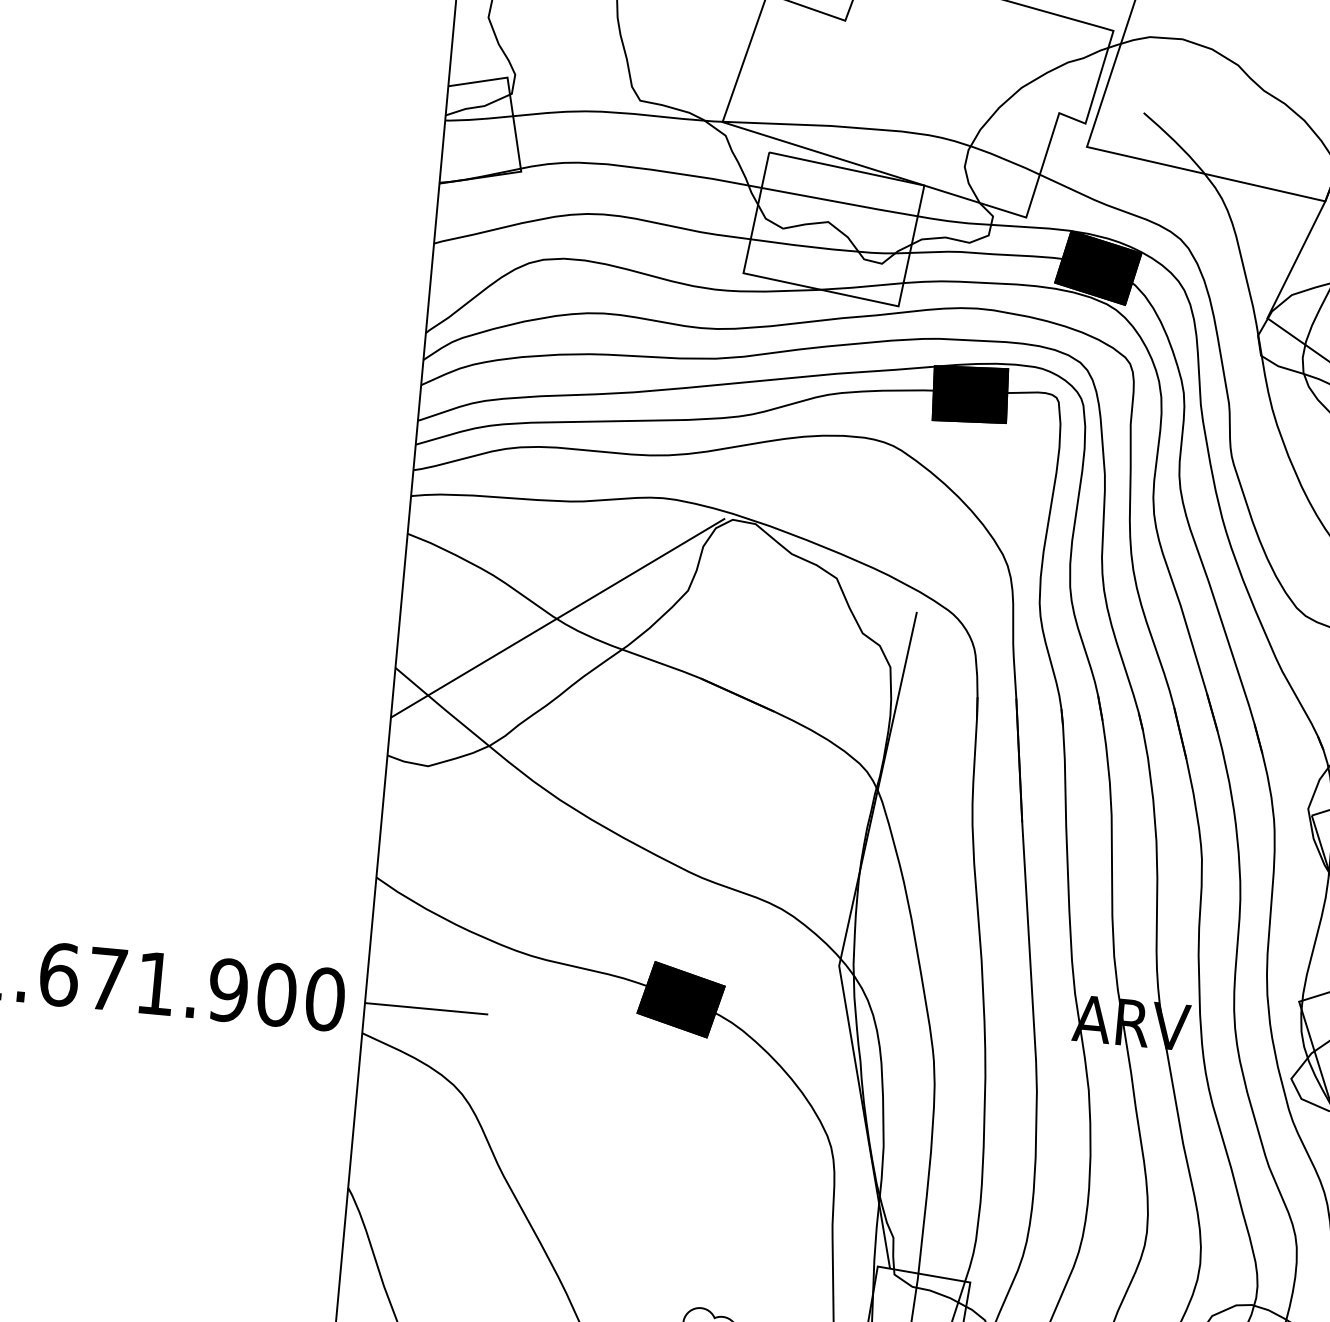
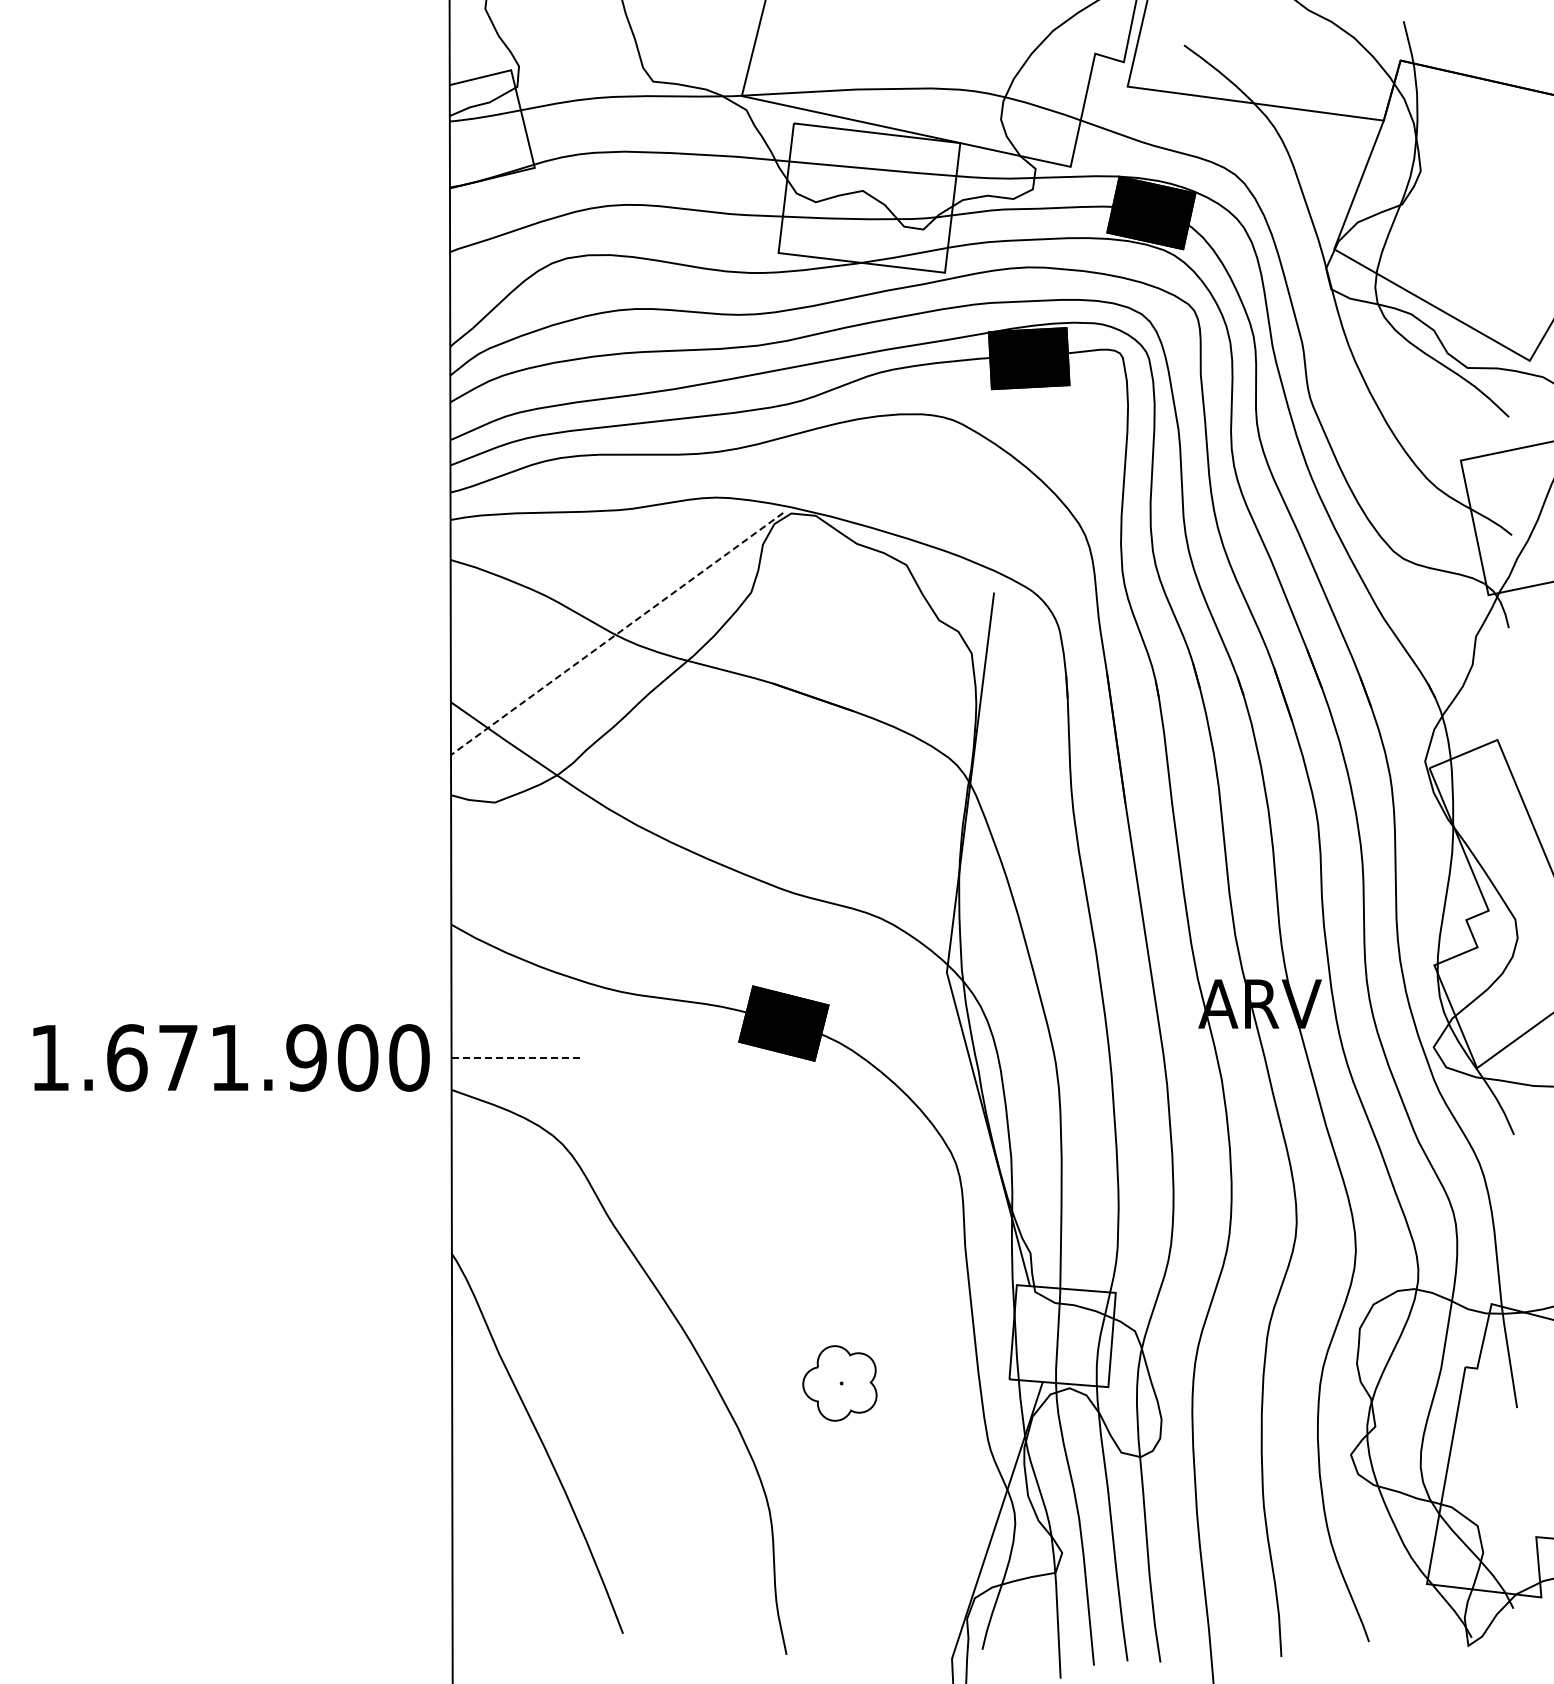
line: (558, 618) -> (617, 634), solid -> dashed
line: (427, 1008) -> (517, 1057), solid -> dashed

